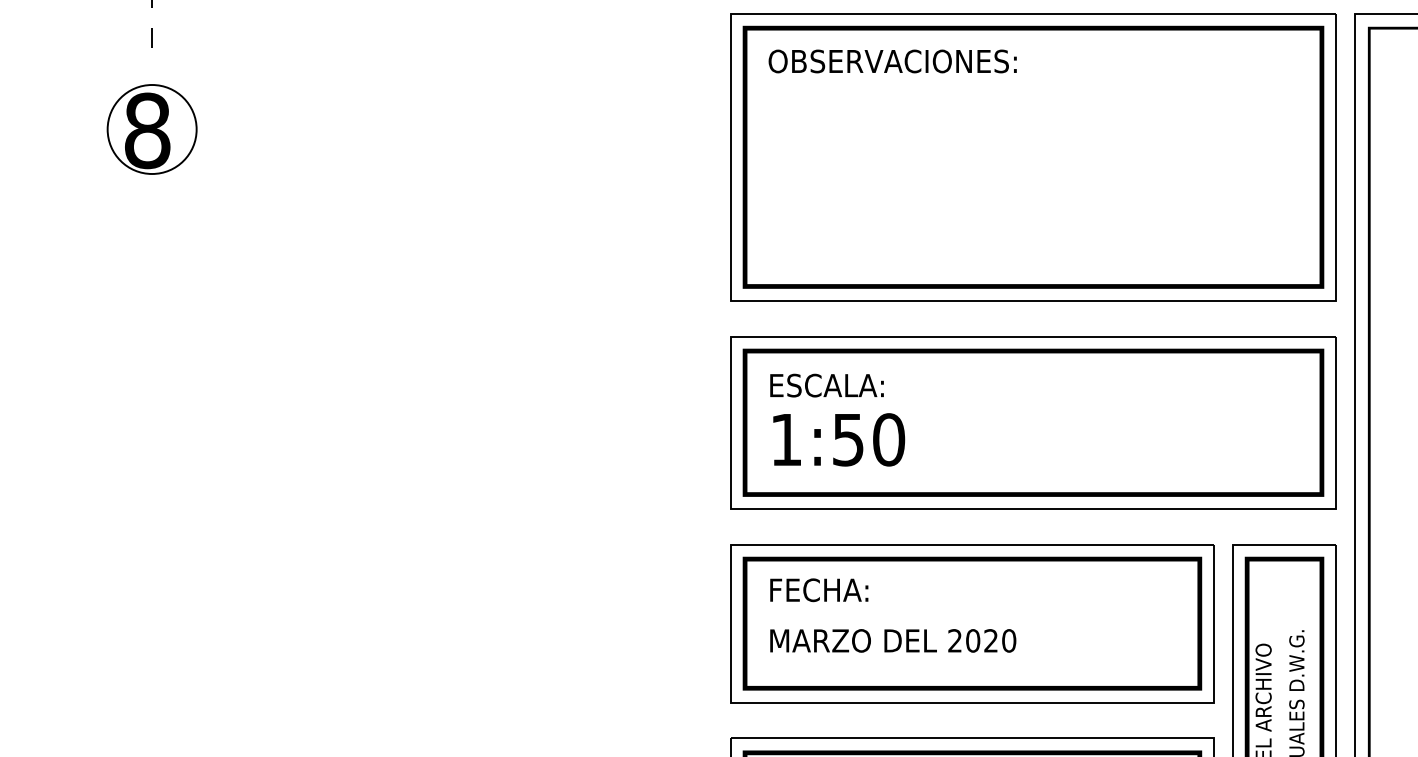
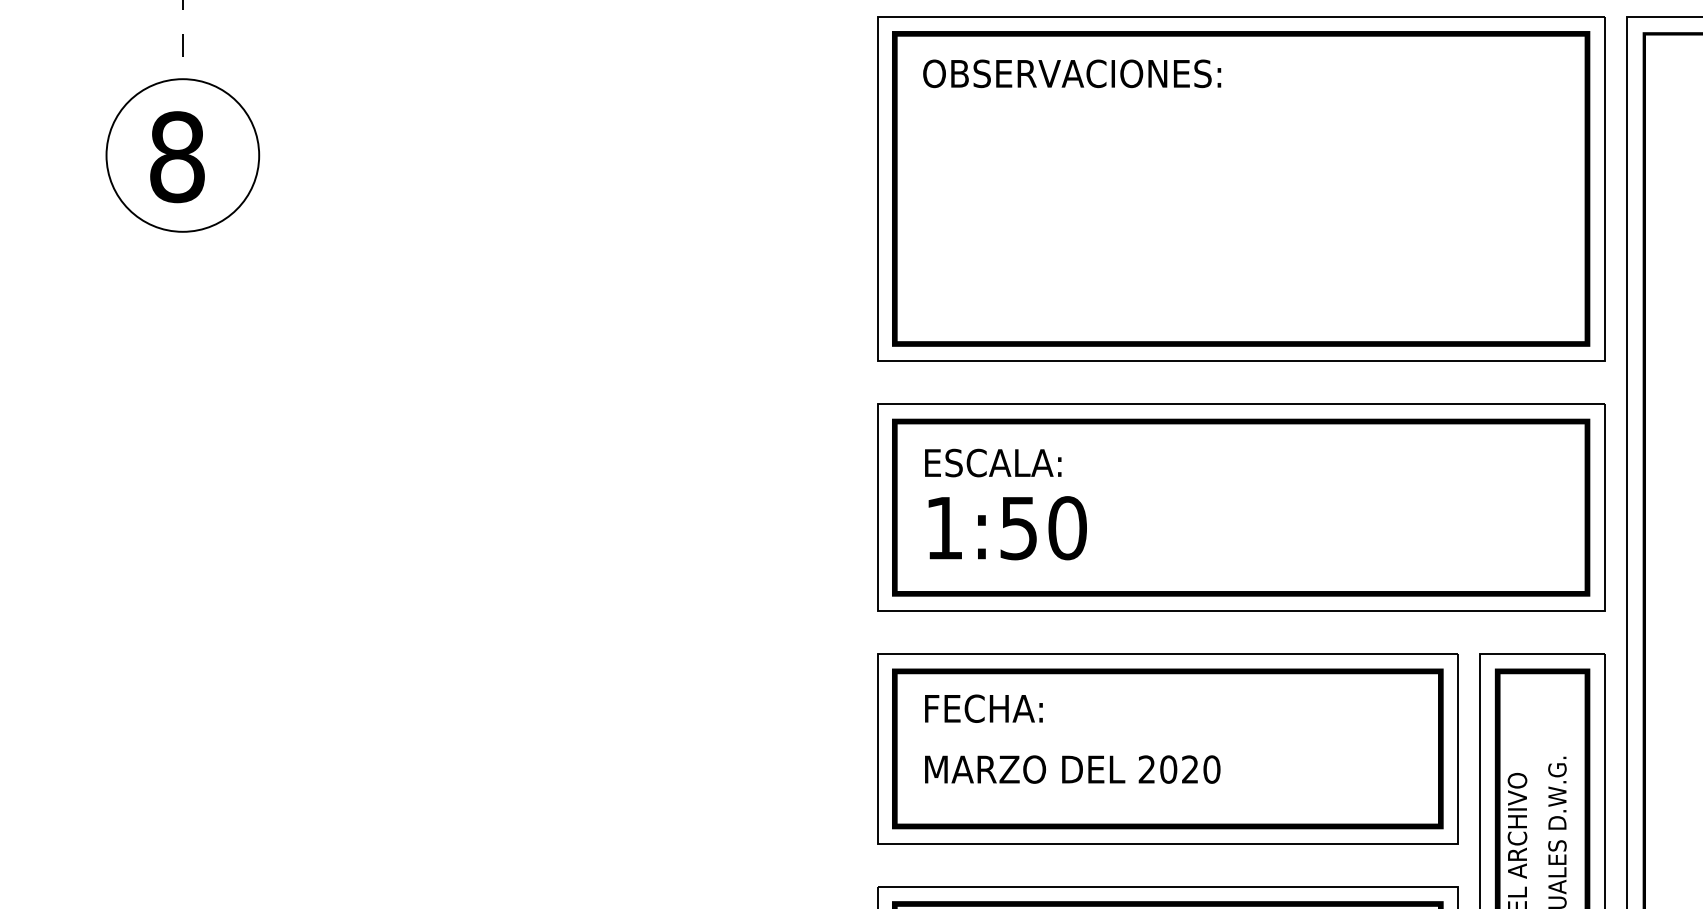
circle: (151, 129) -> (182, 155), size x1.43

